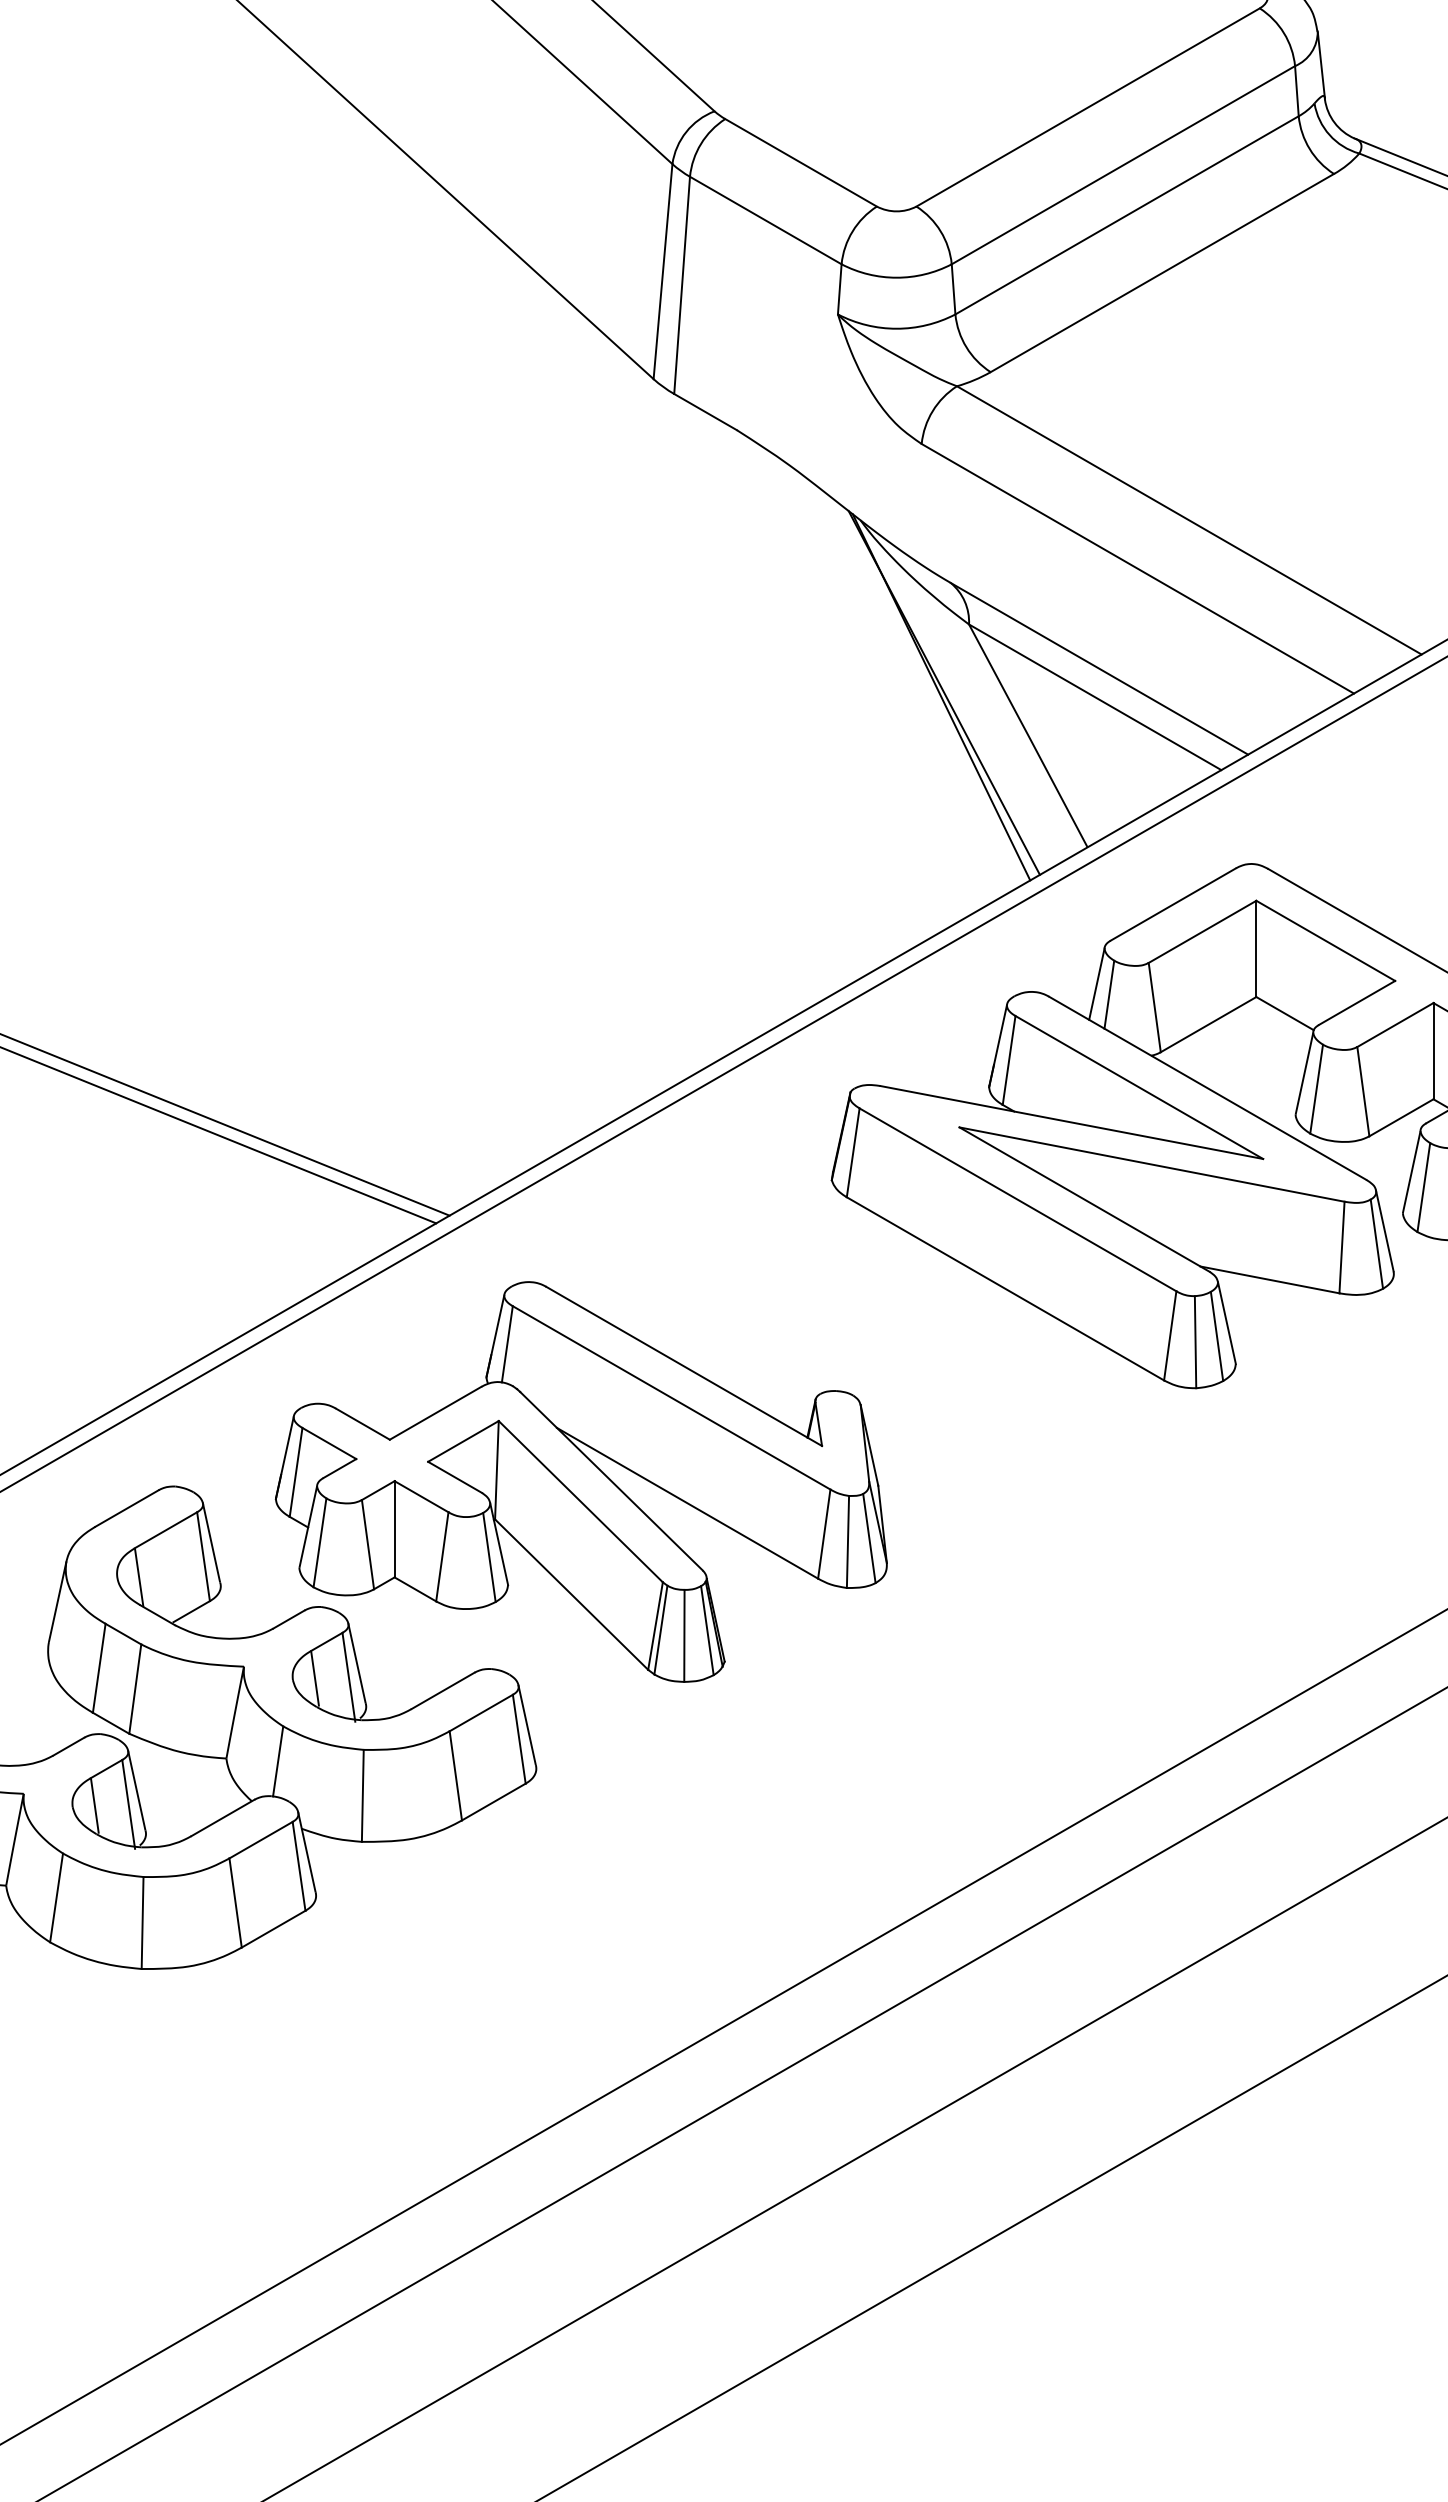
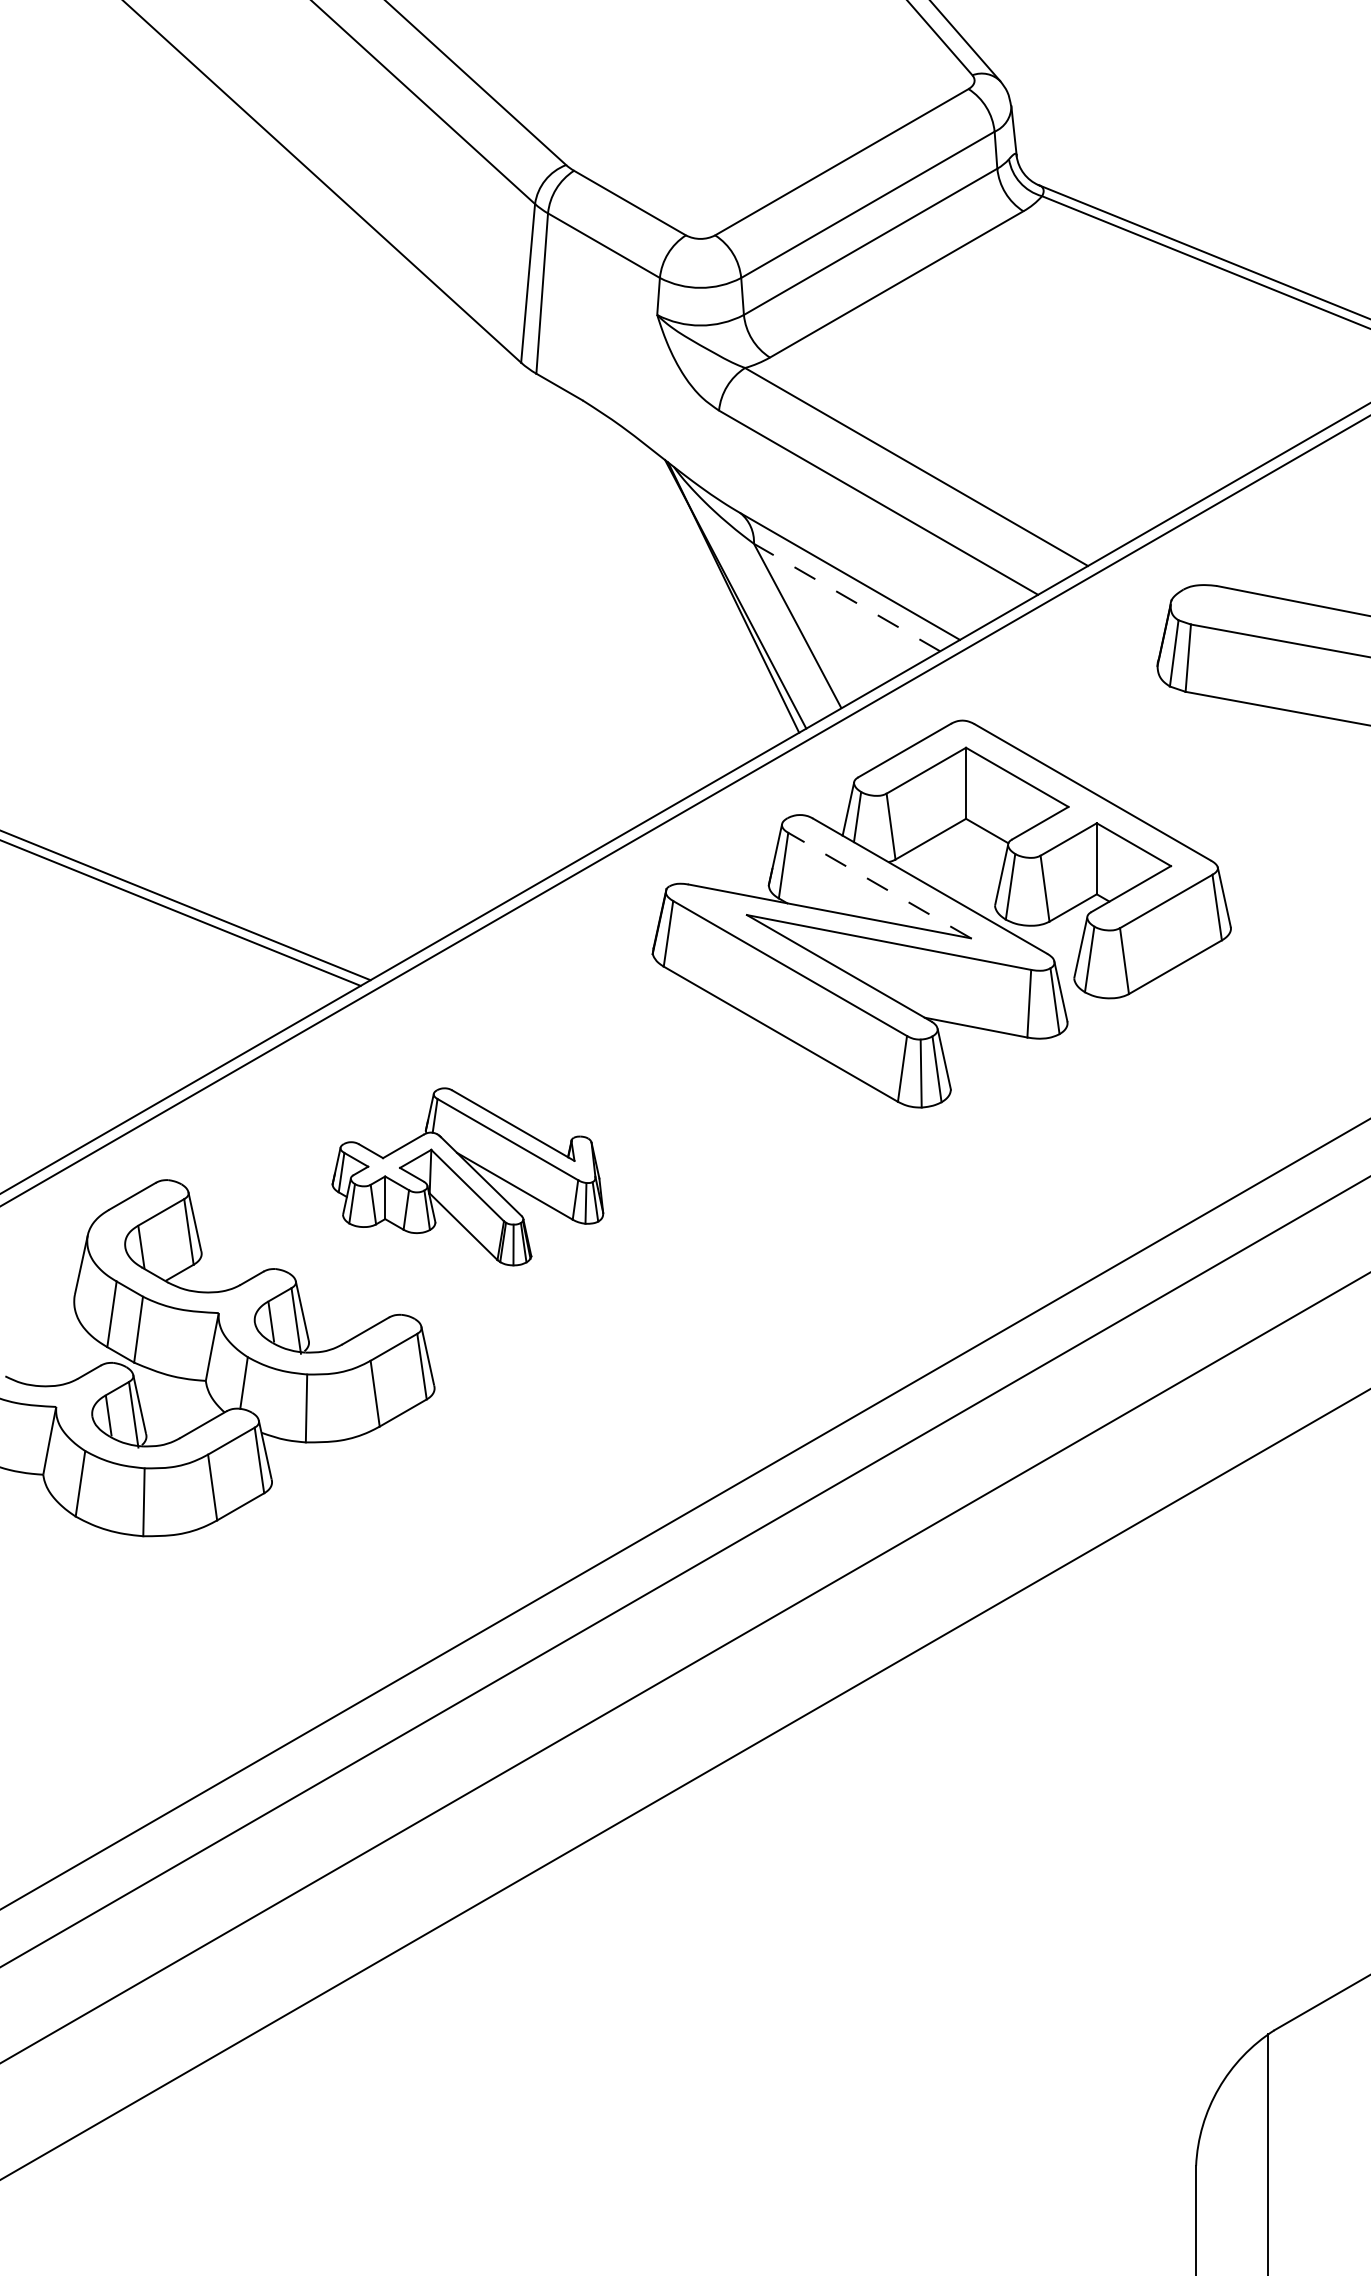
line: (1095, 697) -> (847, 597), solid -> dashed
line: (1139, 1087) -> (879, 885), solid -> dashed
part: (580, 1481) -> (467, 1176), size x0.6

